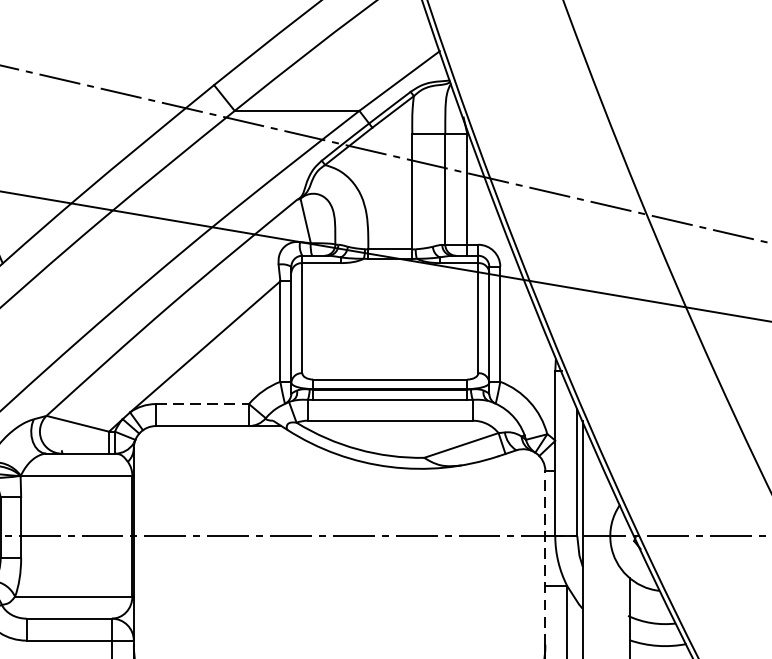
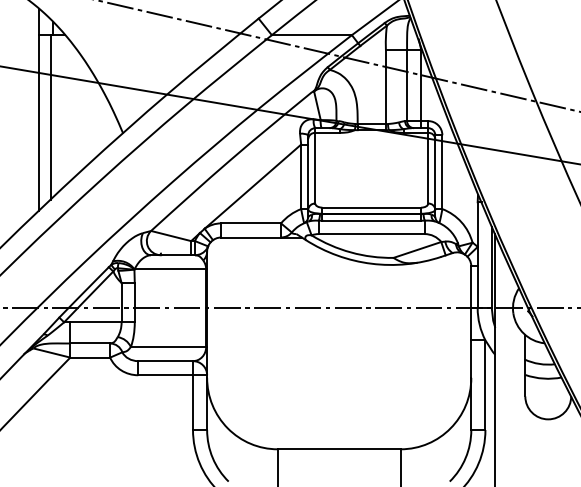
line: (202, 404) -> (251, 223), dashed -> solid
line: (545, 558) -> (471, 322), dashed -> solid

